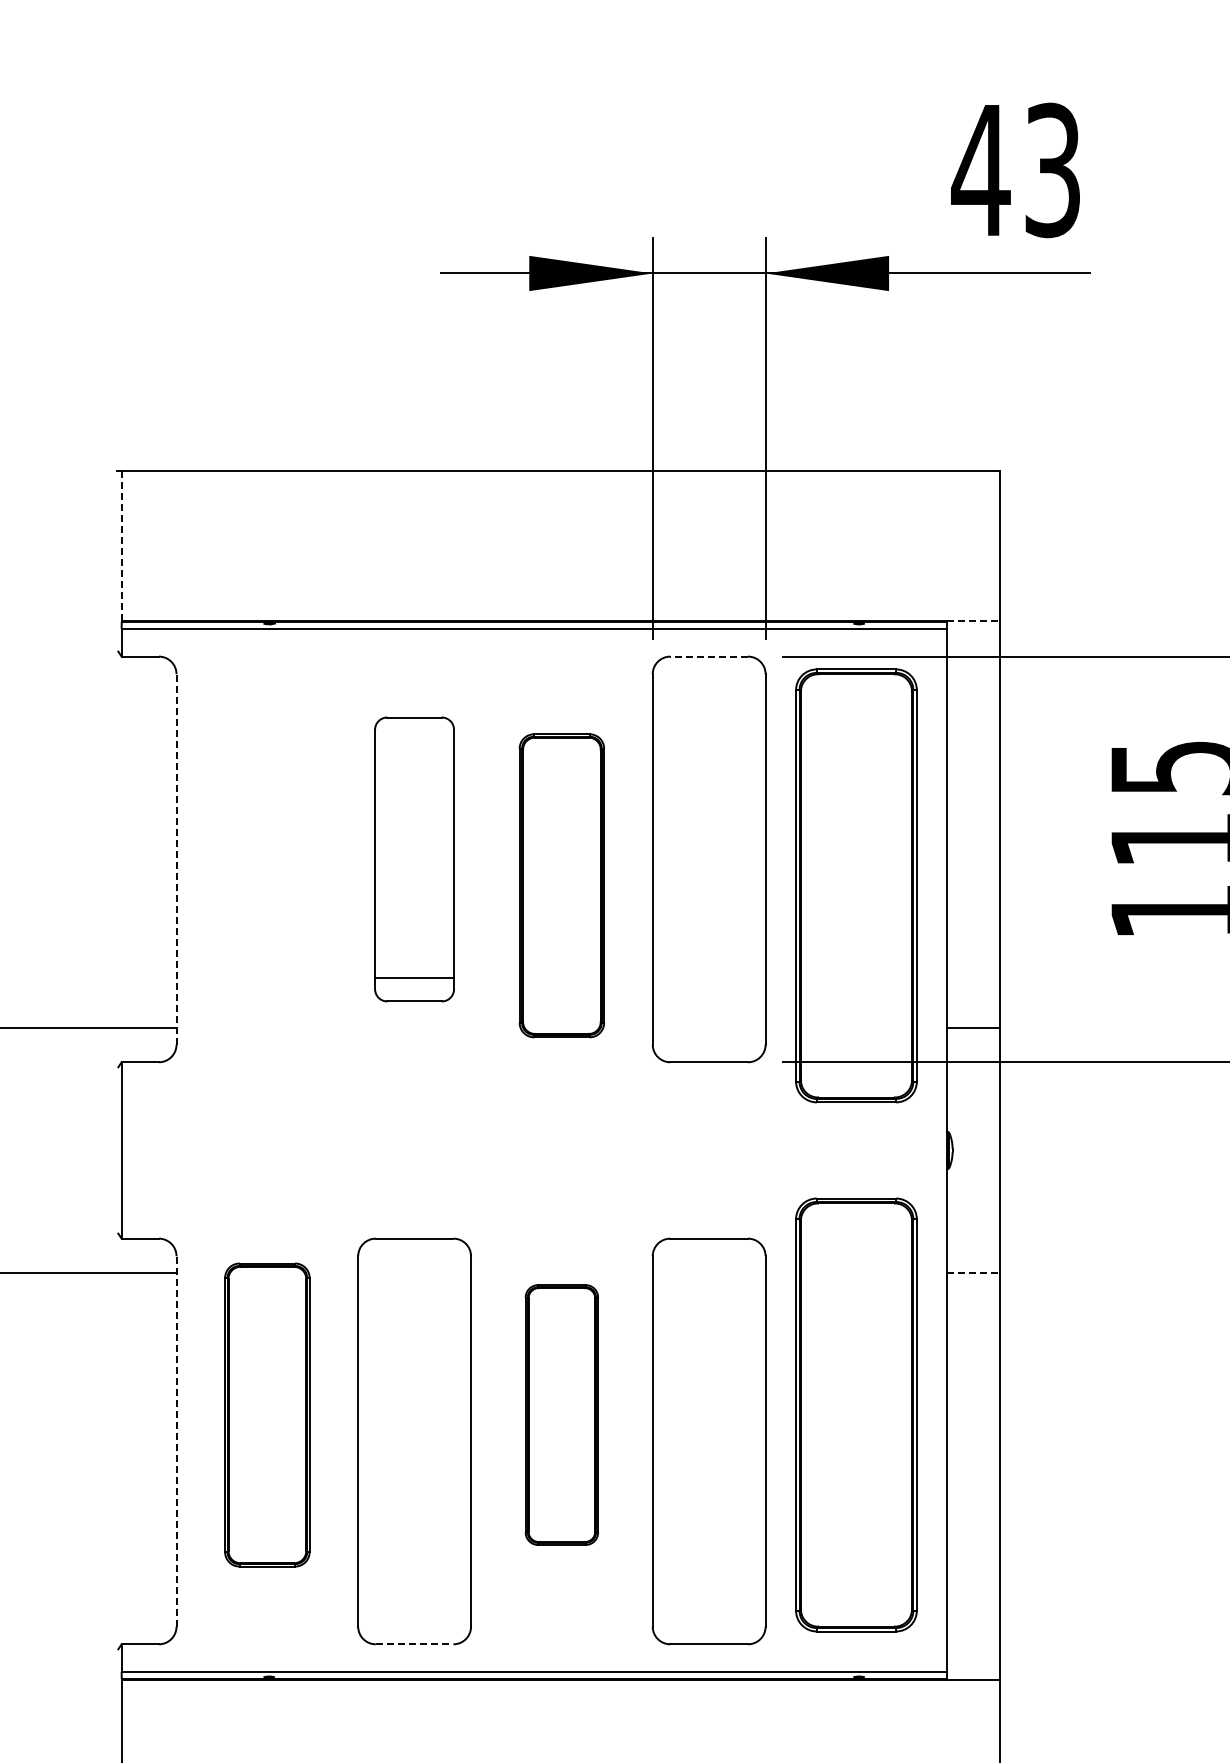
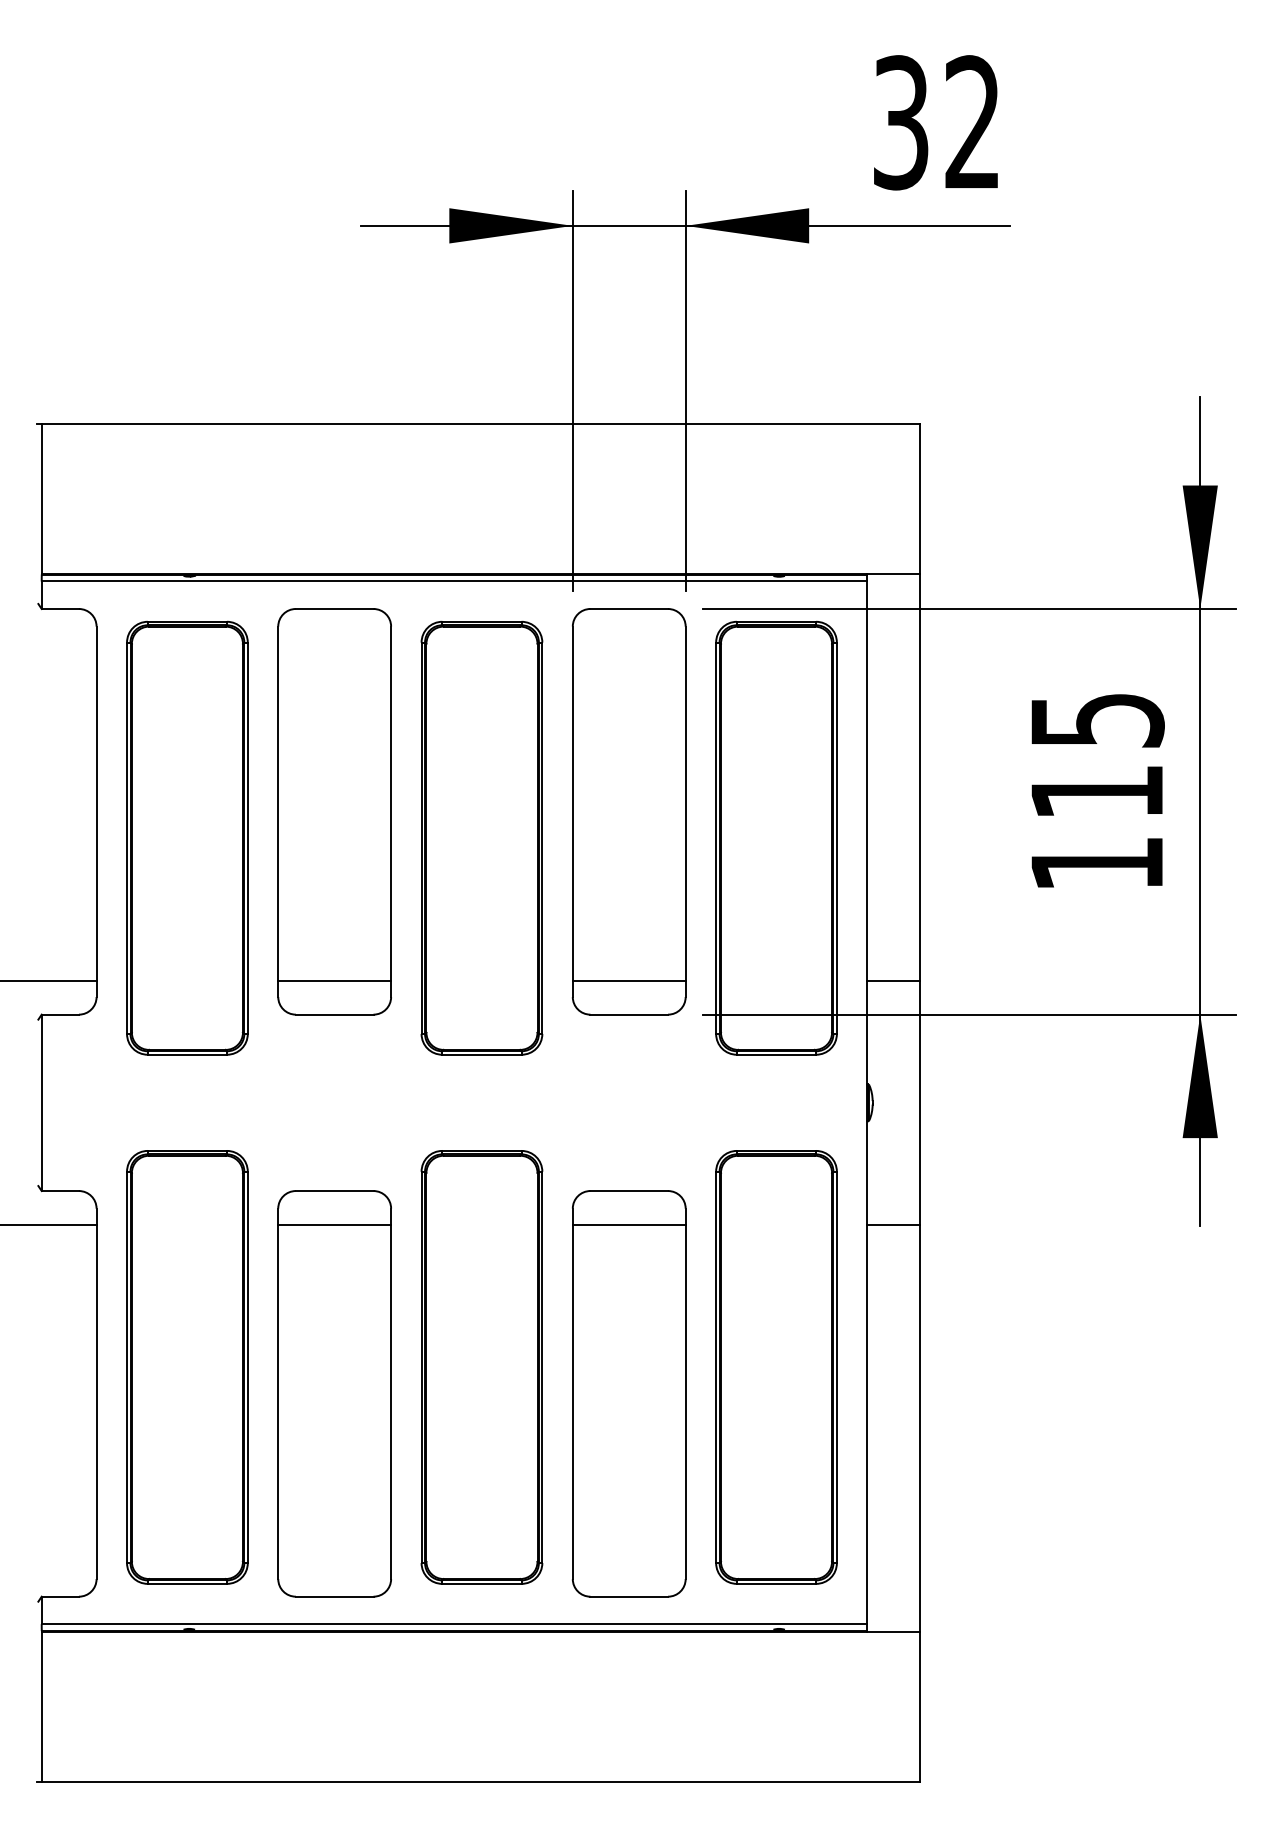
text: (1015, 170) -> (935, 122), 43 -> 32
line: (122, 546) -> (42, 498), dashed -> solid
line: (974, 621) -> (894, 573), dashed -> solid
line: (709, 656) -> (629, 608), dashed -> solid
line: (176, 859) -> (96, 811), dashed -> solid
part: (414, 859) -> (334, 811), size x1.43
part: (267, 885) -> (187, 837), added
part: (561, 885) -> (481, 837), size x1.43
line: (708, 1028) -> (628, 980), added
line: (414, 1272) -> (334, 1224), added
line: (708, 1272) -> (628, 1224), added
line: (974, 1272) -> (894, 1224), dashed -> solid
part: (267, 1415) -> (187, 1367), size x1.43
part: (561, 1415) -> (481, 1367), size x1.67
line: (176, 1441) -> (96, 1393), dashed -> solid
line: (414, 1644) -> (334, 1596), dashed -> solid

